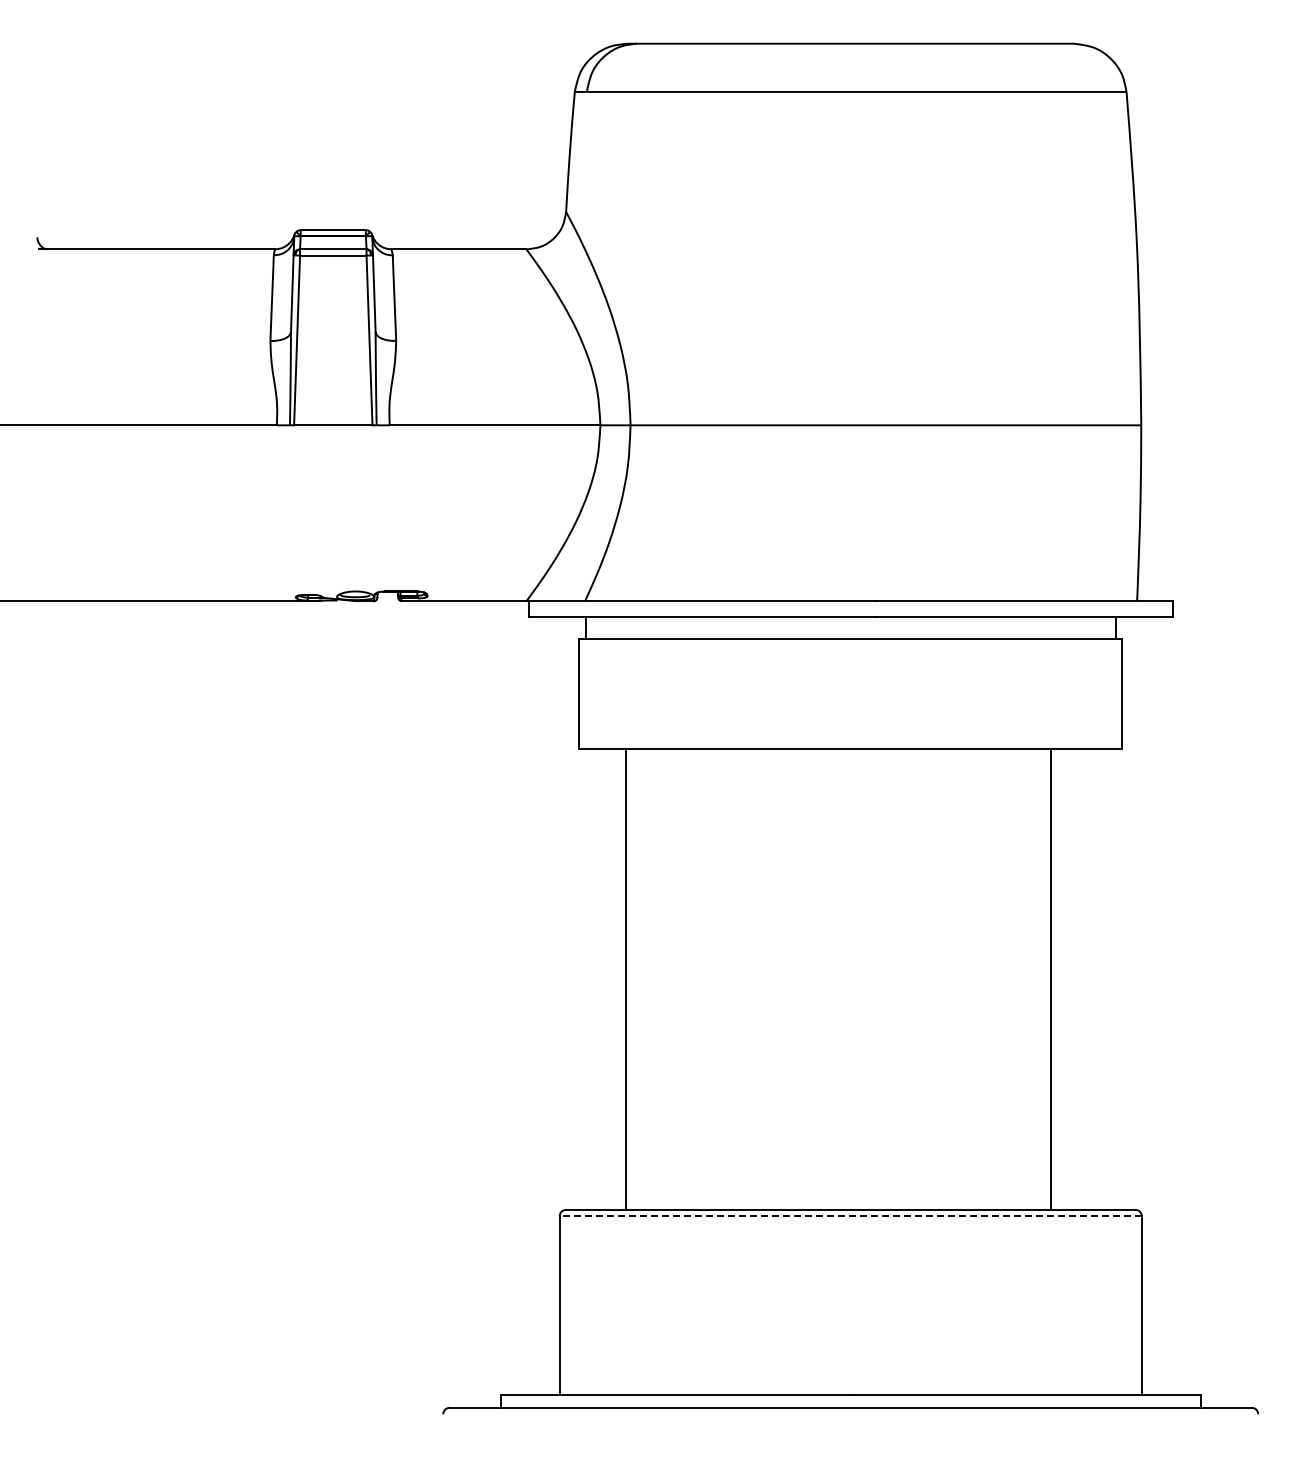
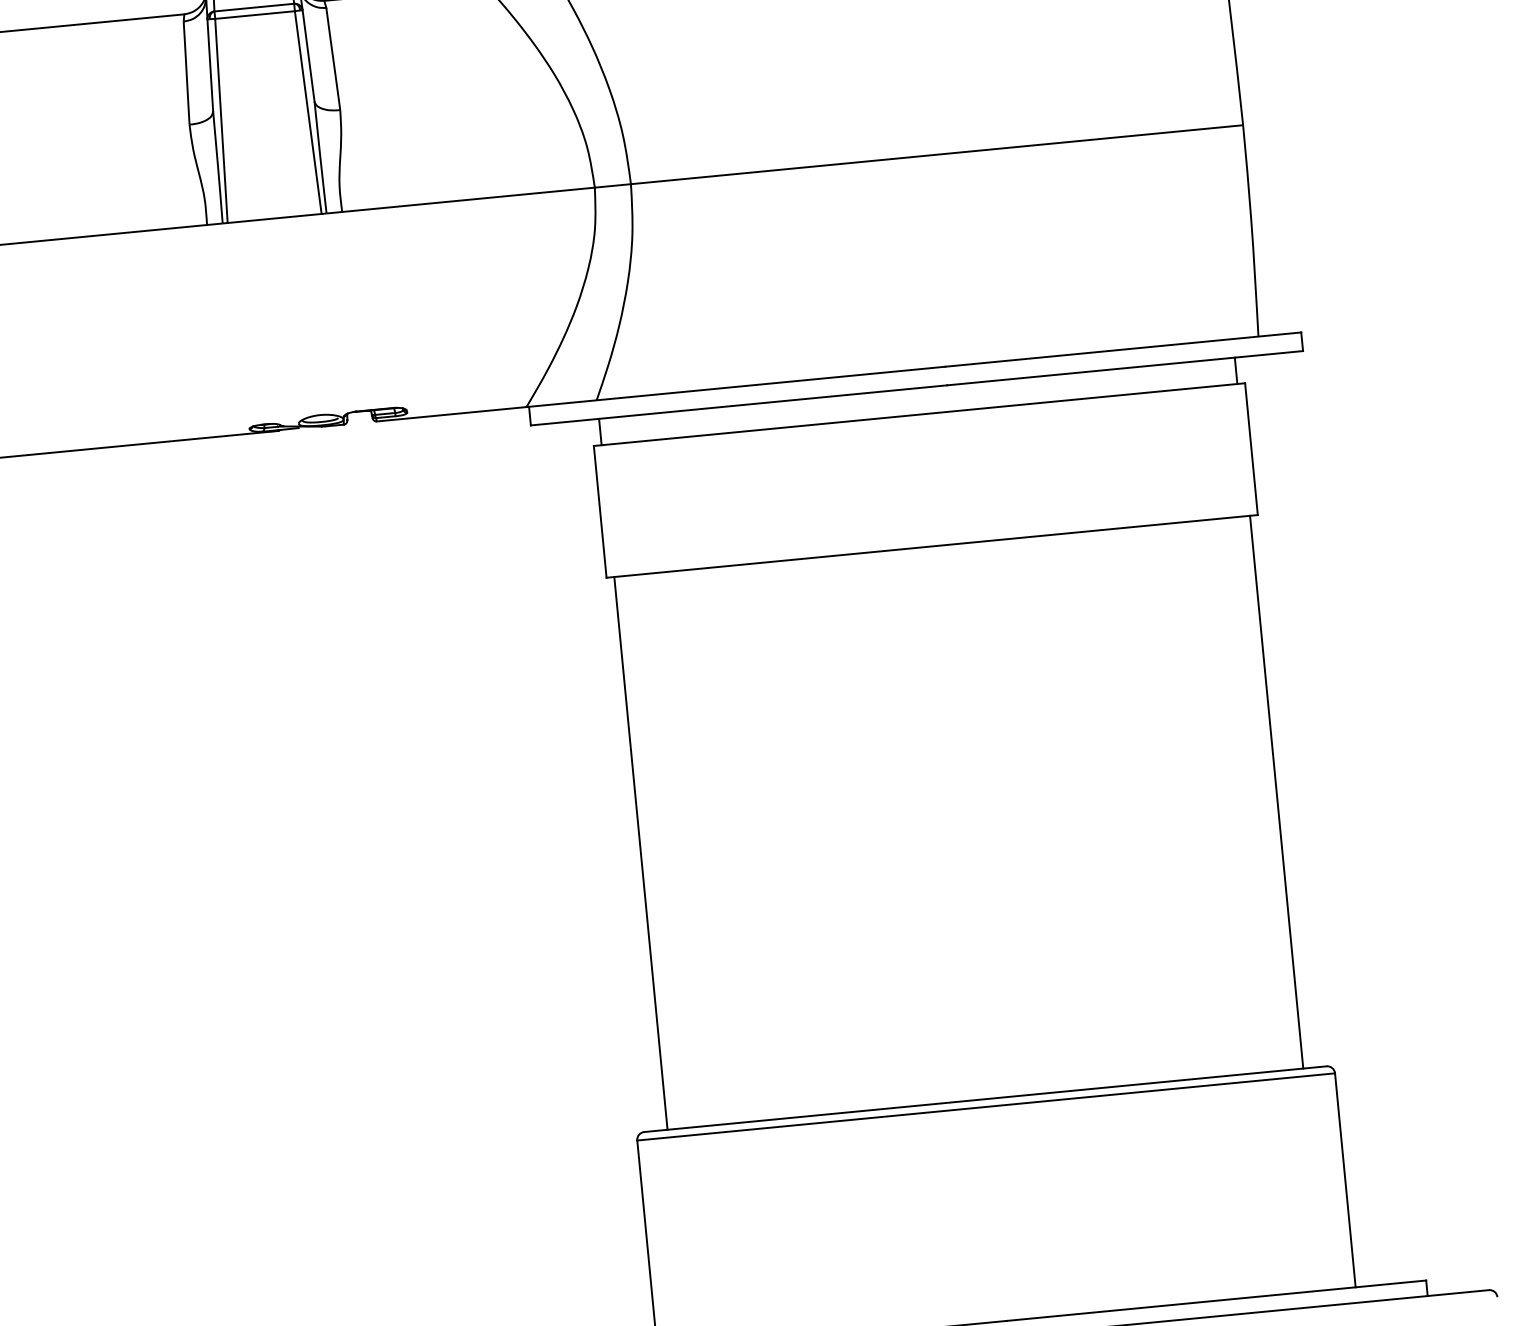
line: (625, 978) -> (640, 852), moved
line: (1050, 978) -> (1276, 791), moved
line: (850, 1216) -> (985, 1107), dashed -> solid

